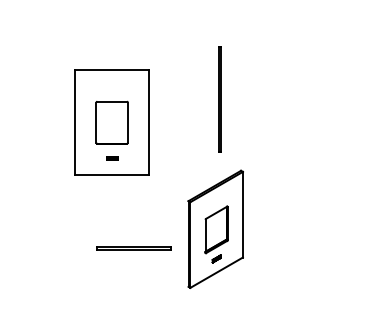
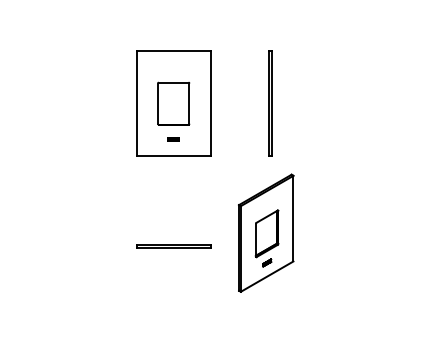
part: (111, 122) -> (173, 103), moved
line: (133, 247) -> (173, 245), moved

